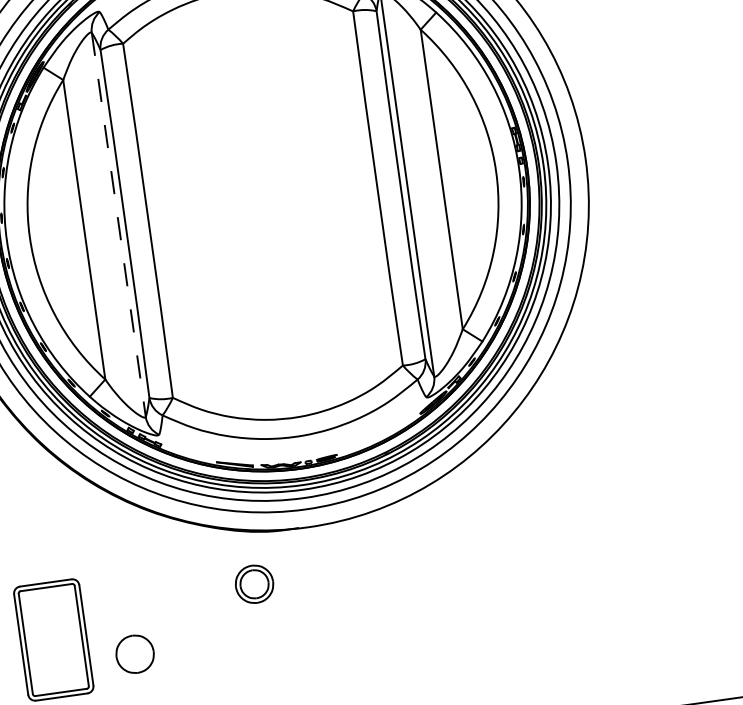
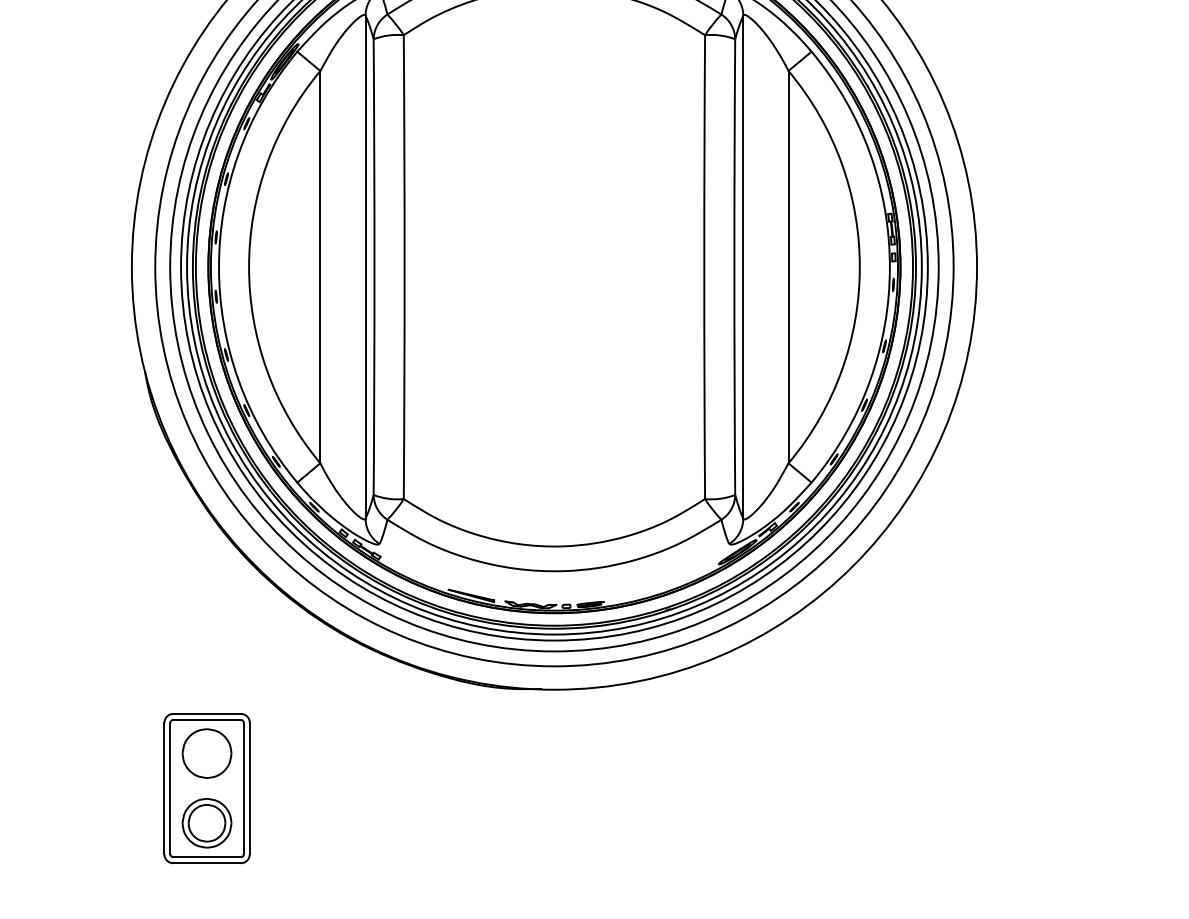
line: (118, 225) -> (365, 267), dashed -> solid
part: (254, 584) -> (206, 823), moved
part: (134, 654) -> (206, 753), moved

